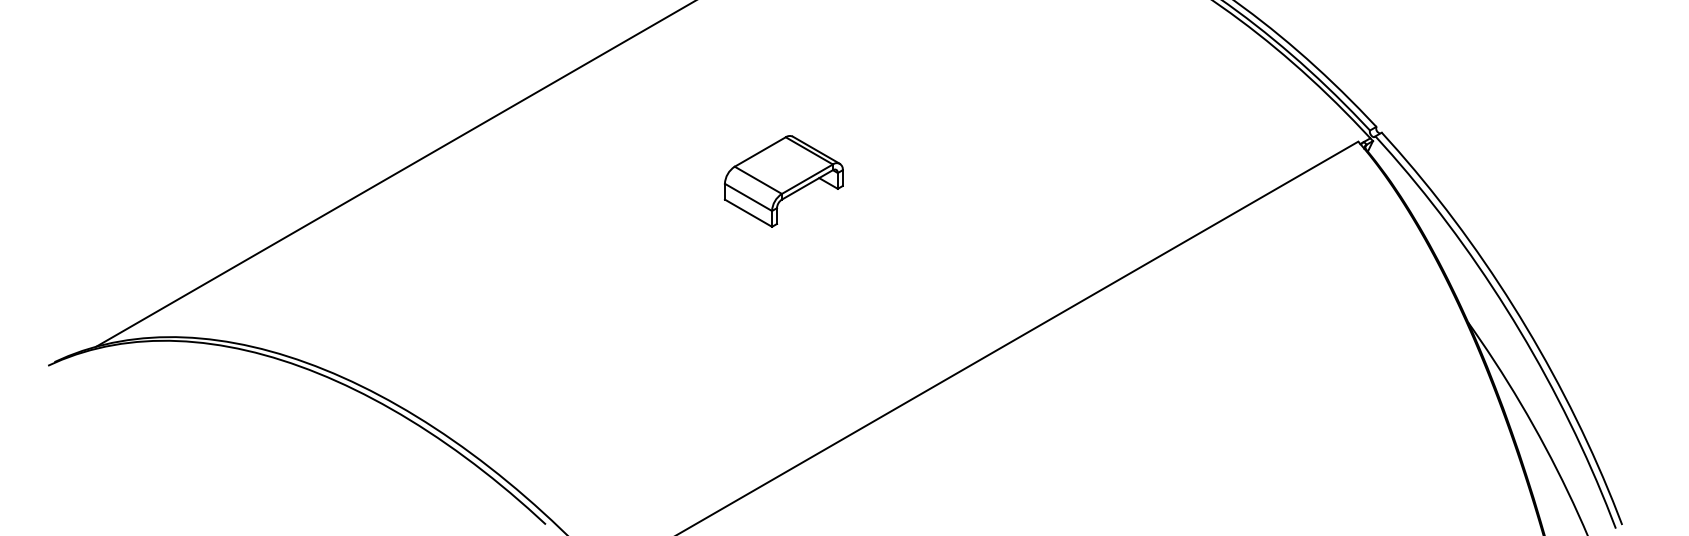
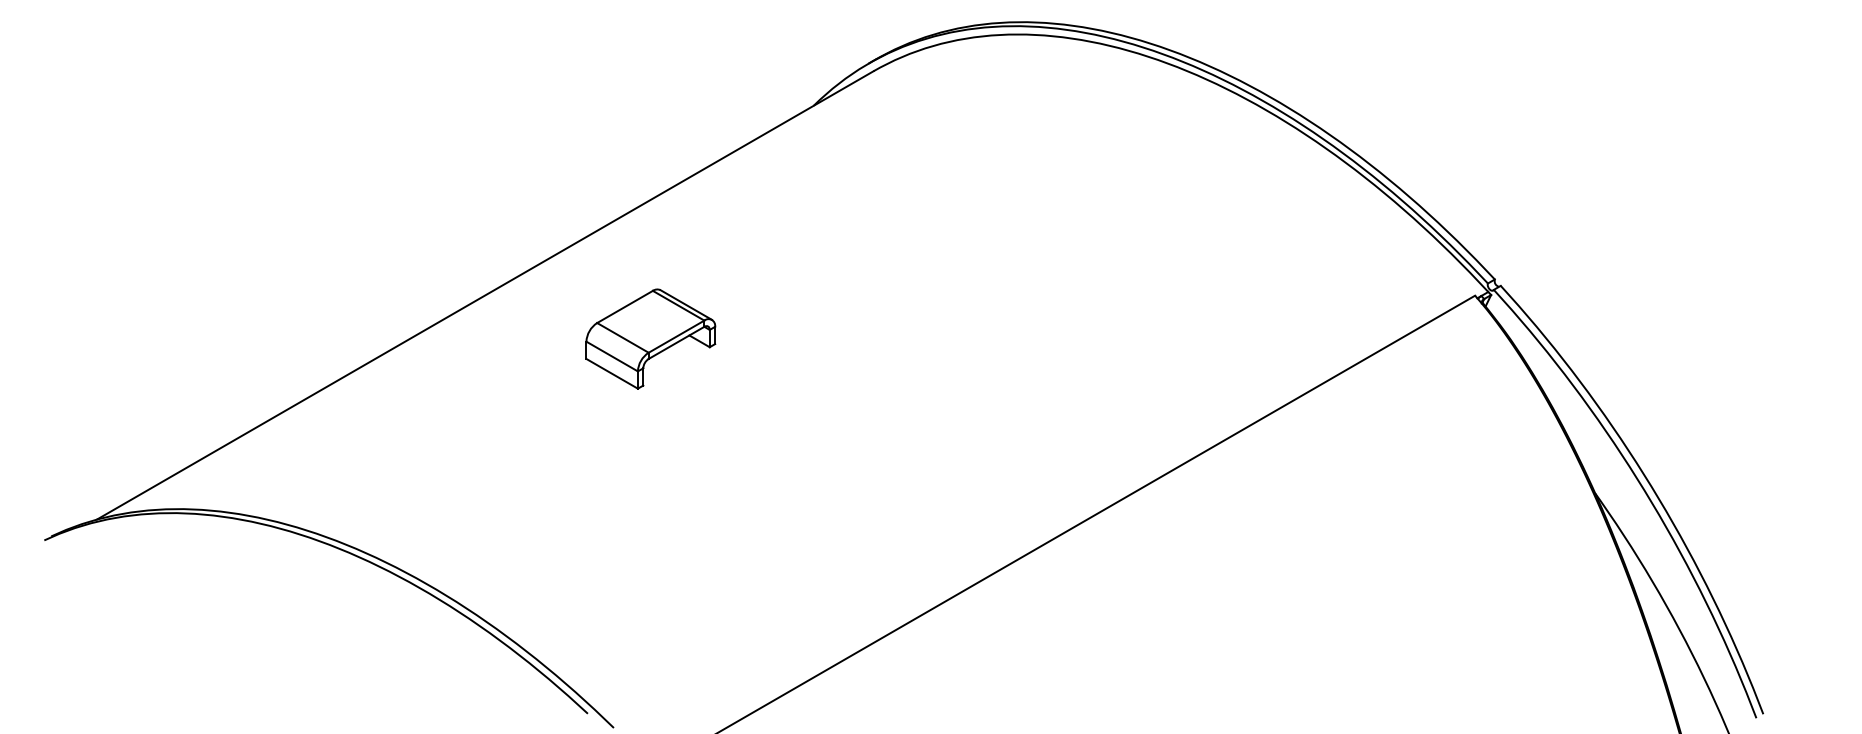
part: (783, 180) -> (650, 338), moved

